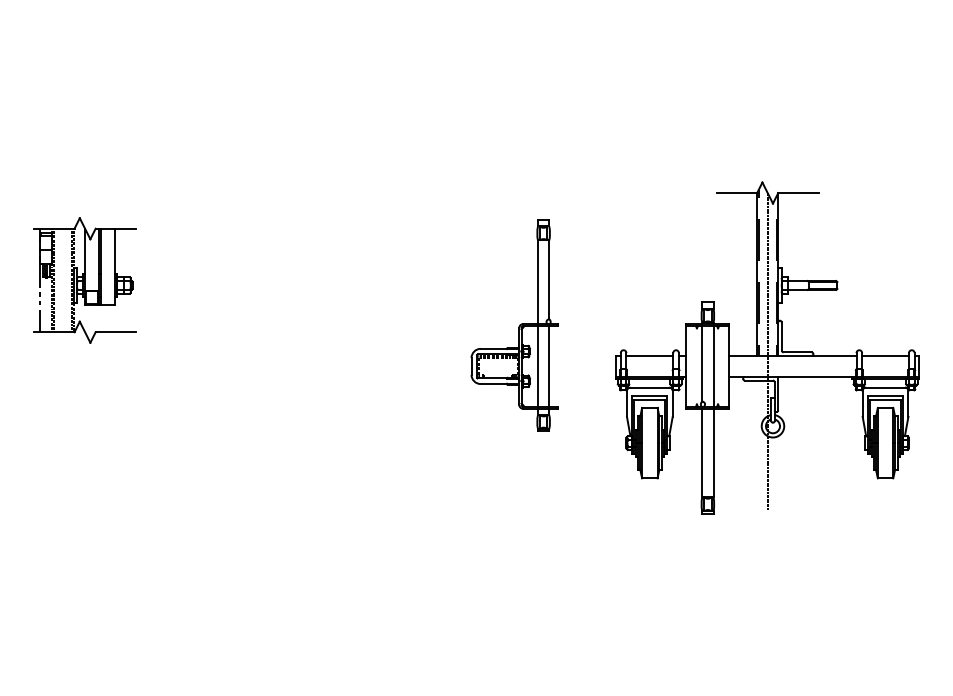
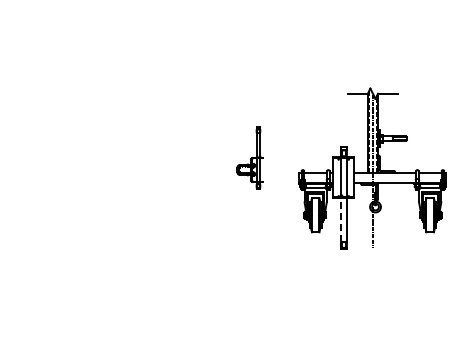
part: (85, 279) -> (41, 135), removed
part: (513, 324) -> (249, 157), size x0.6
line: (702, 454) -> (341, 220), solid -> dashed

